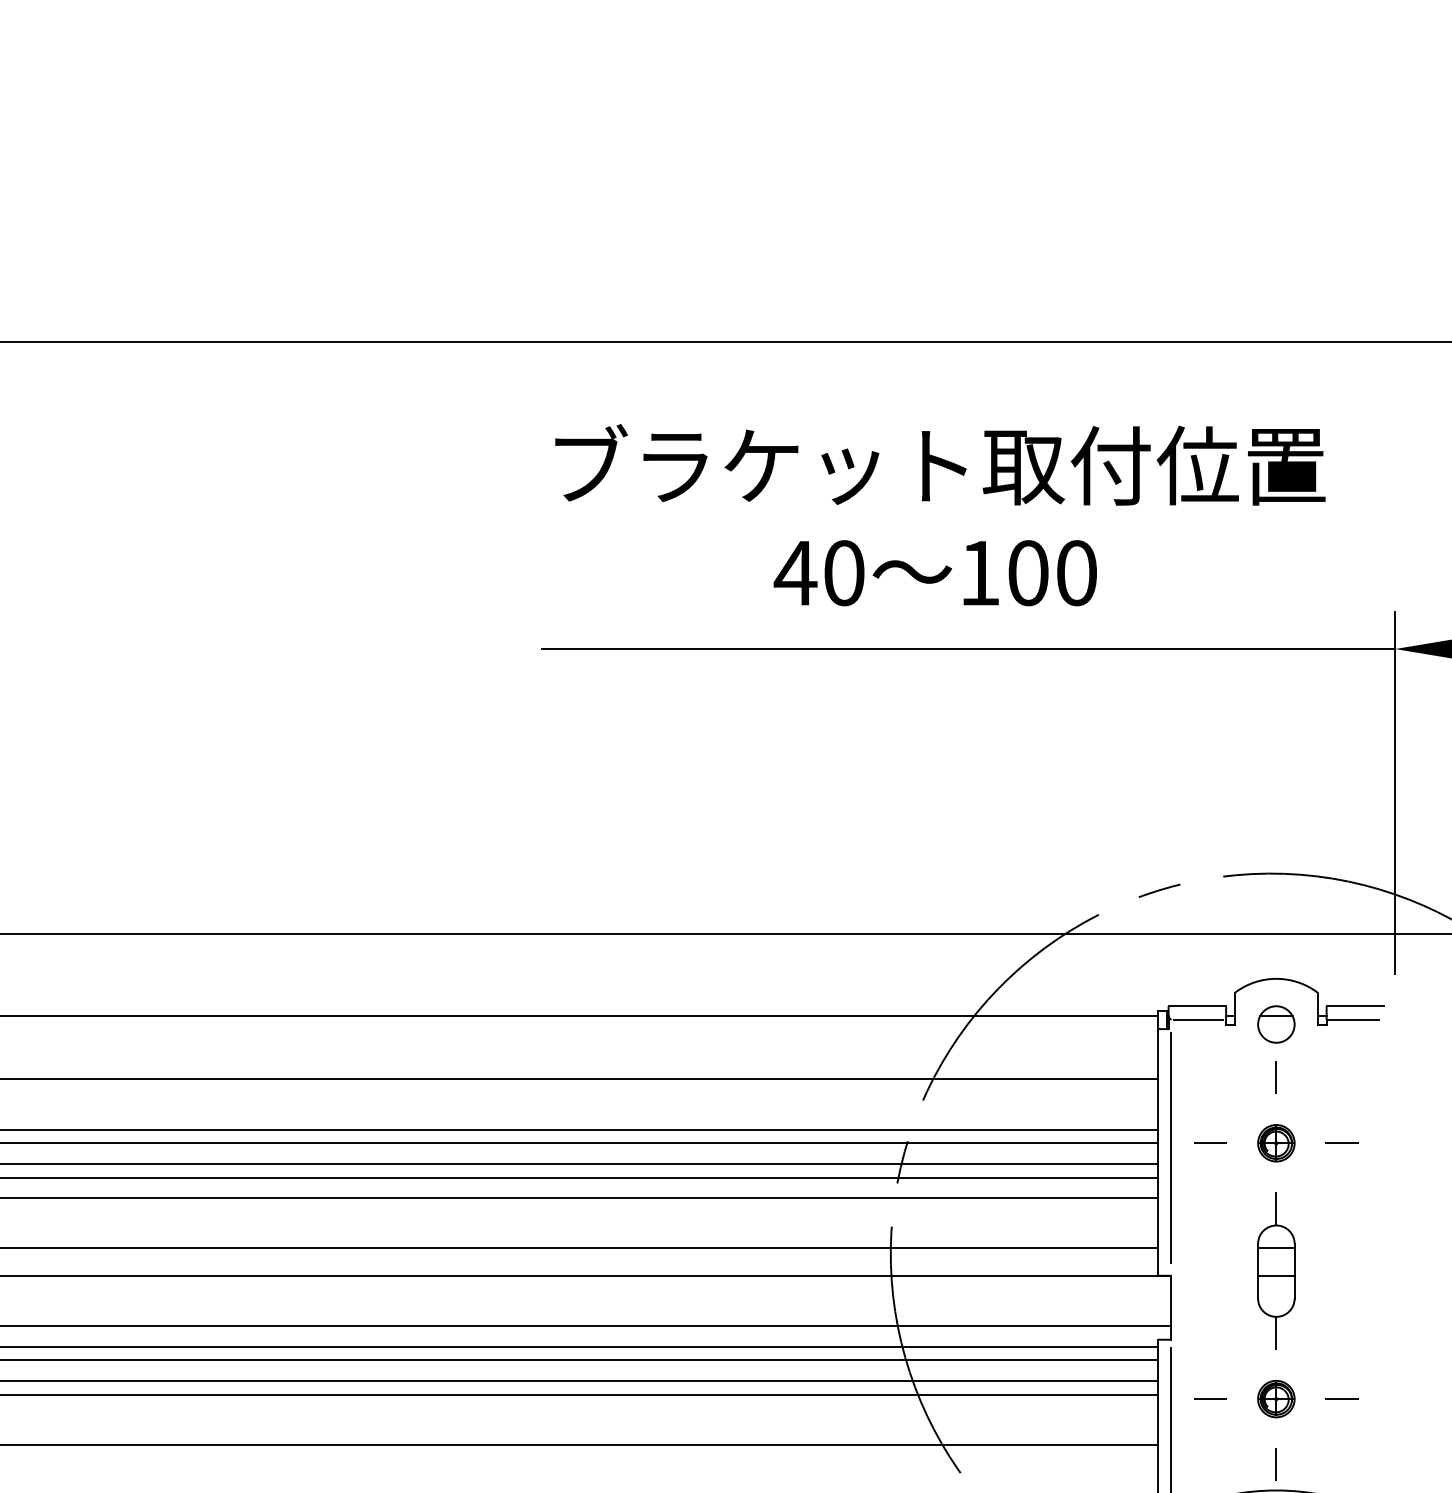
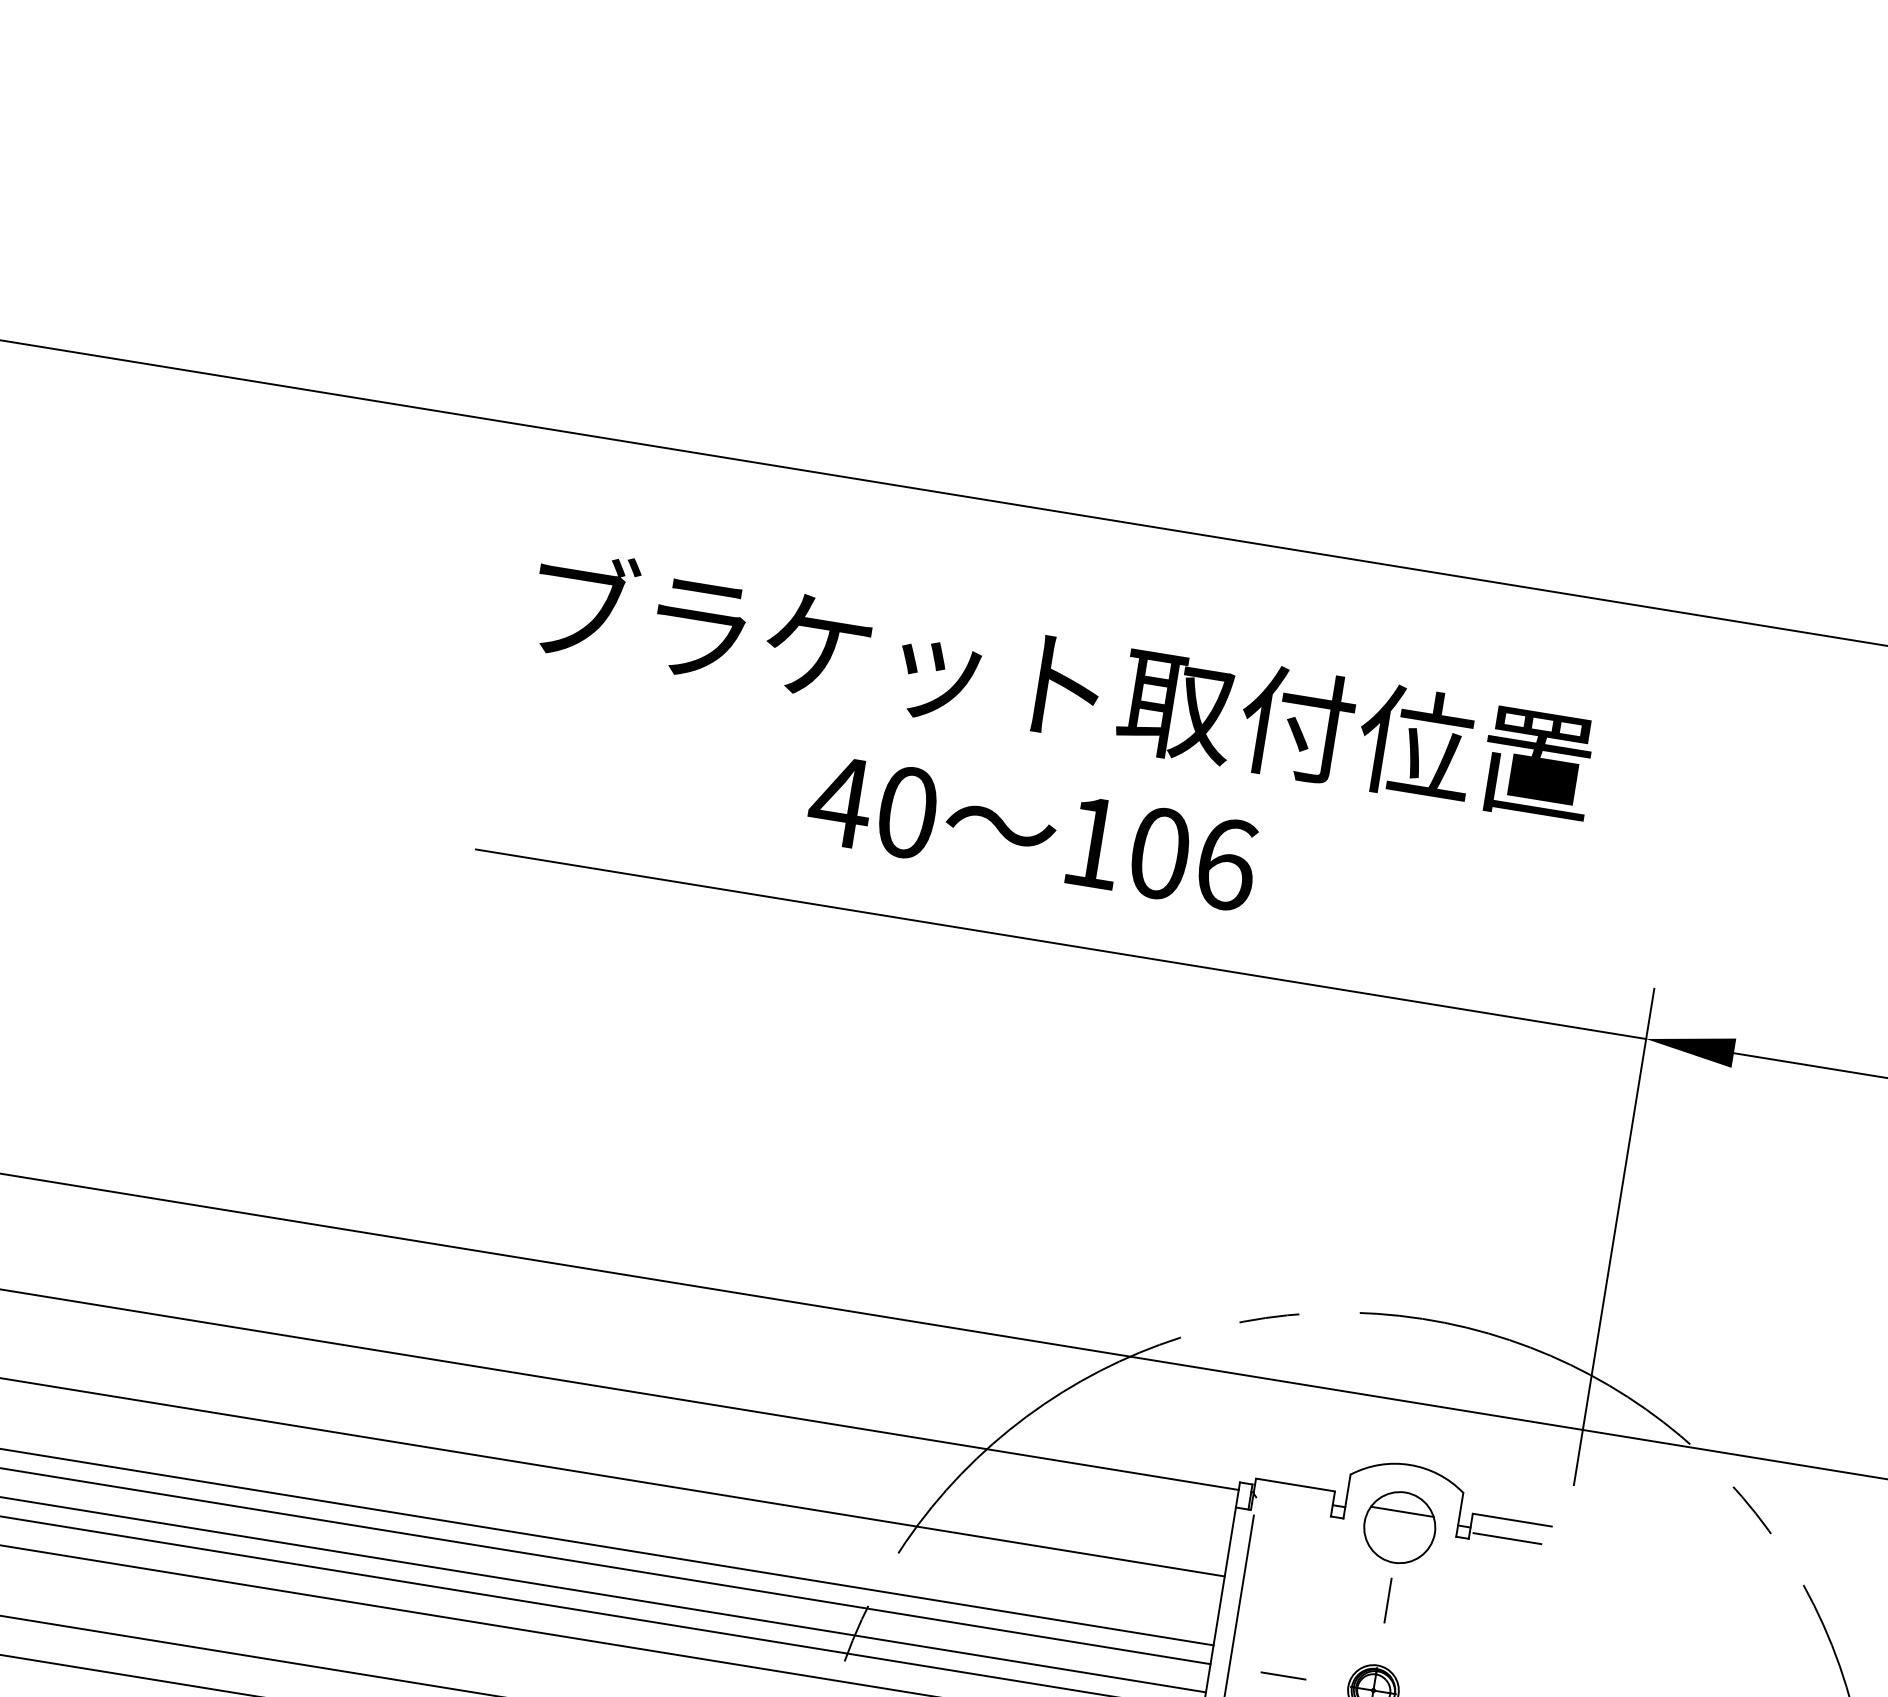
text: (1077, 573) -> (1227, 864), 100 -> 106
line: (1198, 1019) -> (1294, 1503), removed
part: (1276, 1024) -> (1400, 1527), size x1.4

